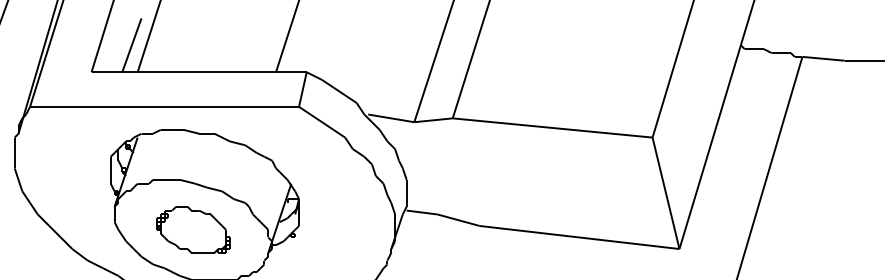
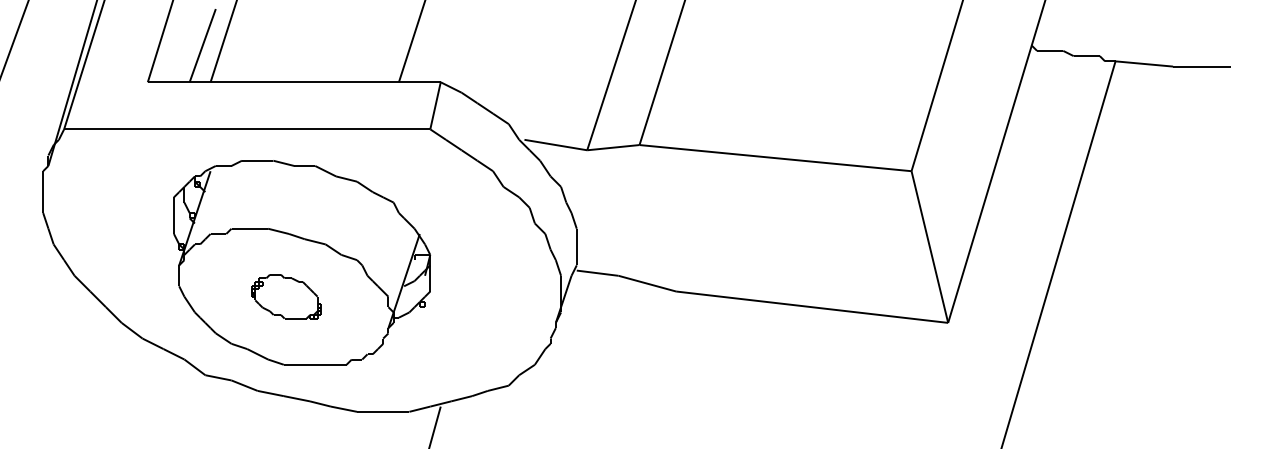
part: (193, 229) -> (286, 296), size x0.7

